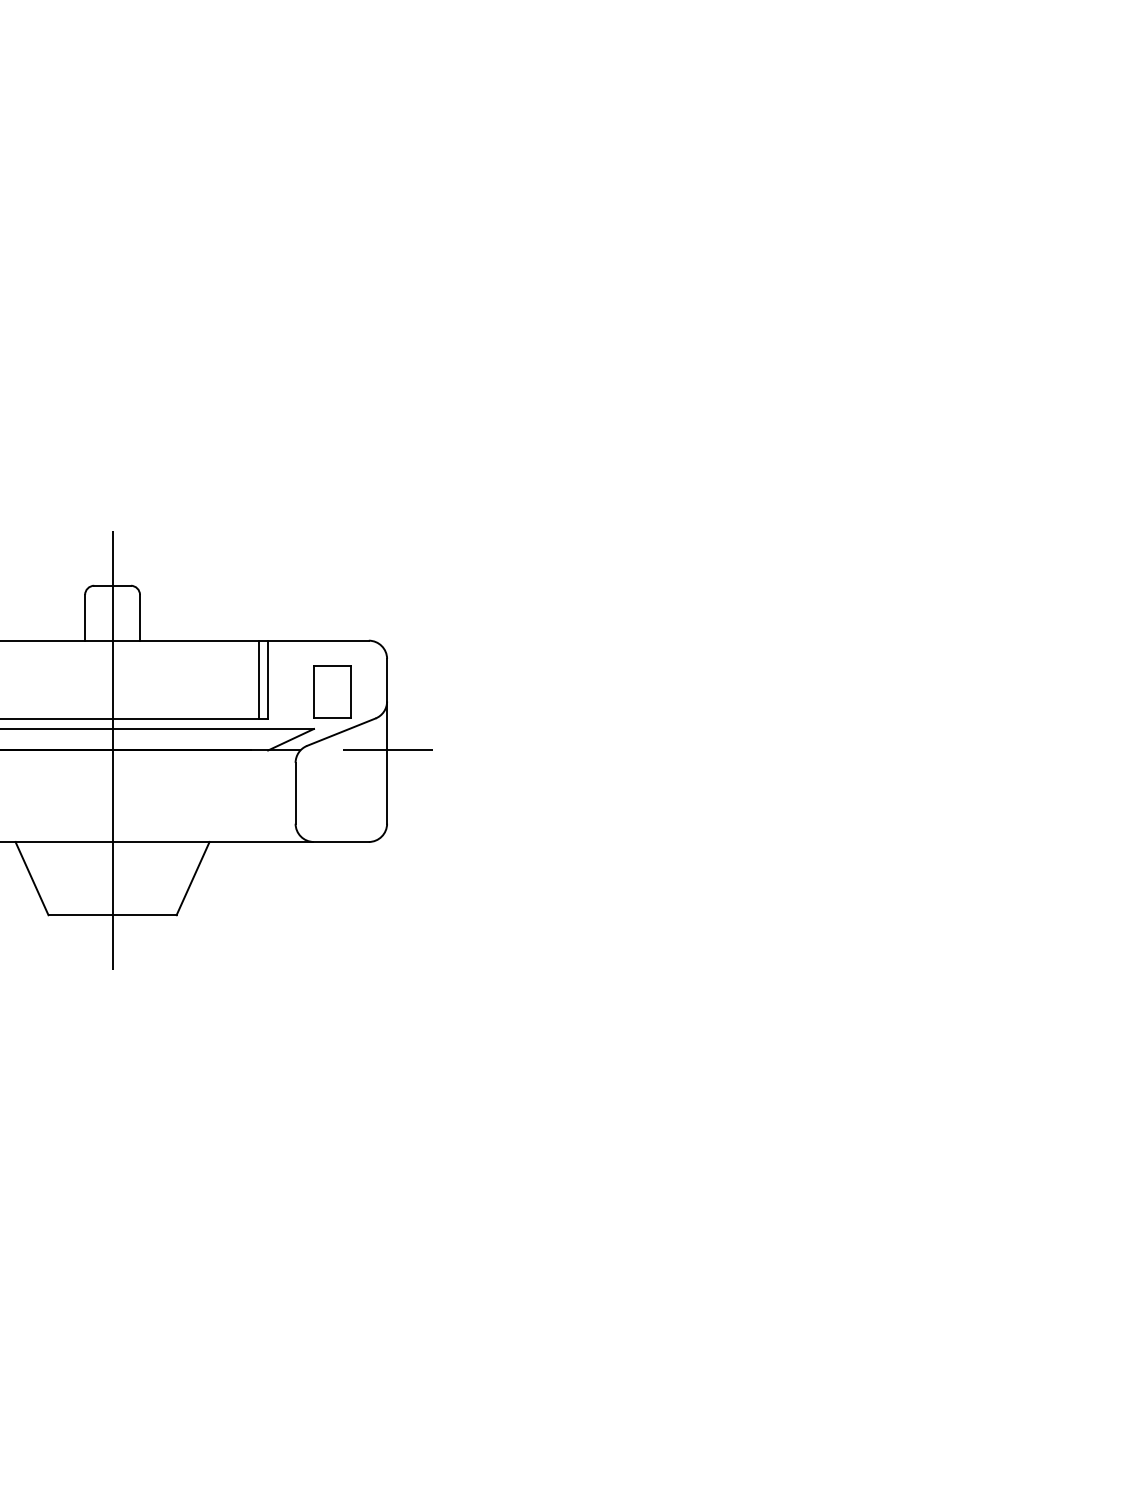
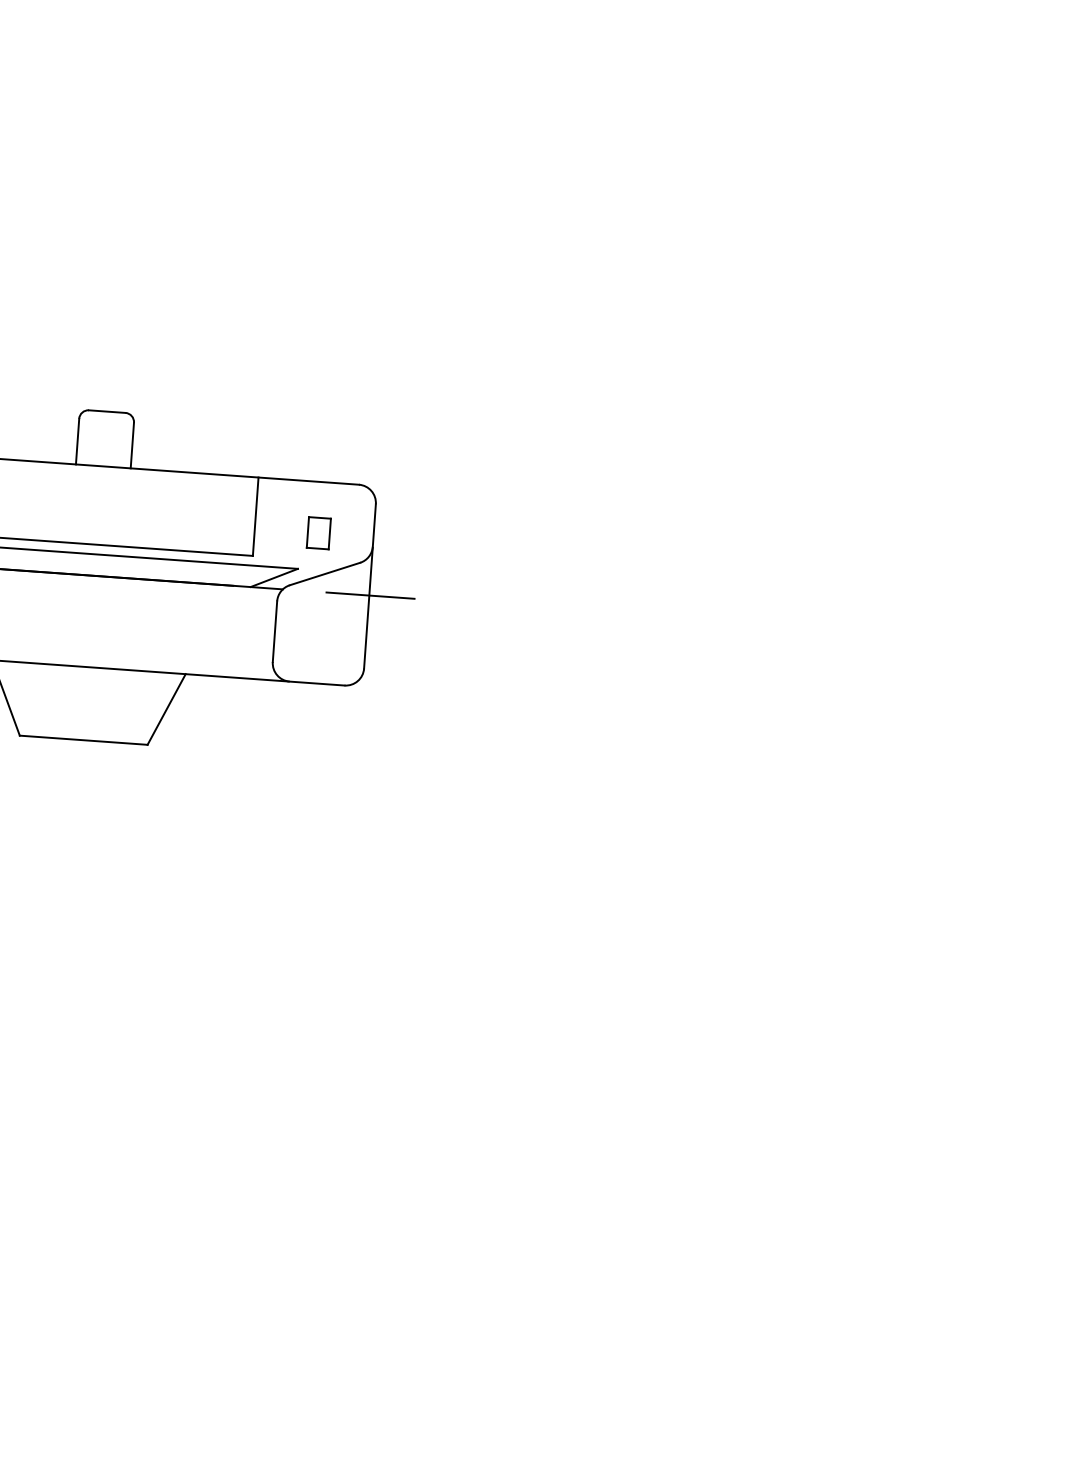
line: (259, 679) -> (247, 515), removed
part: (332, 691) -> (319, 532), size x0.6
line: (112, 750) -> (95, 575), removed

